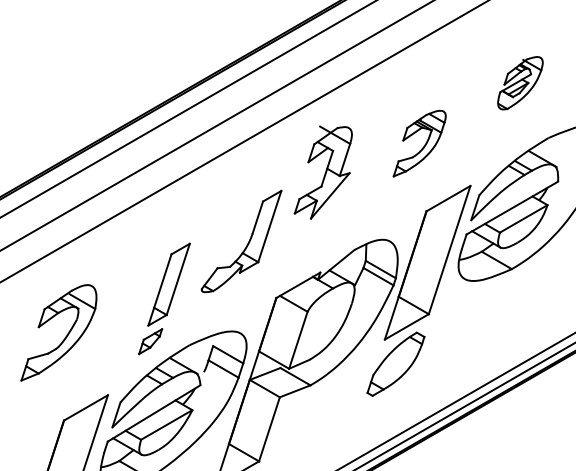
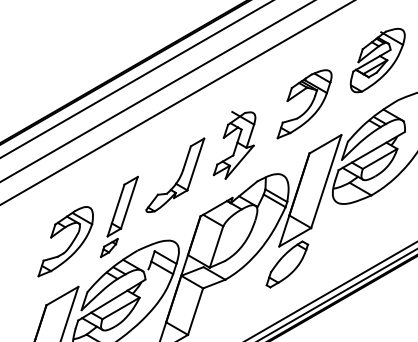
part: (520, 83) -> (377, 60), size x1.67
part: (419, 143) -> (304, 104), size x1.43
part: (323, 172) -> (234, 145), moved
part: (58, 332) -> (65, 241), moved

